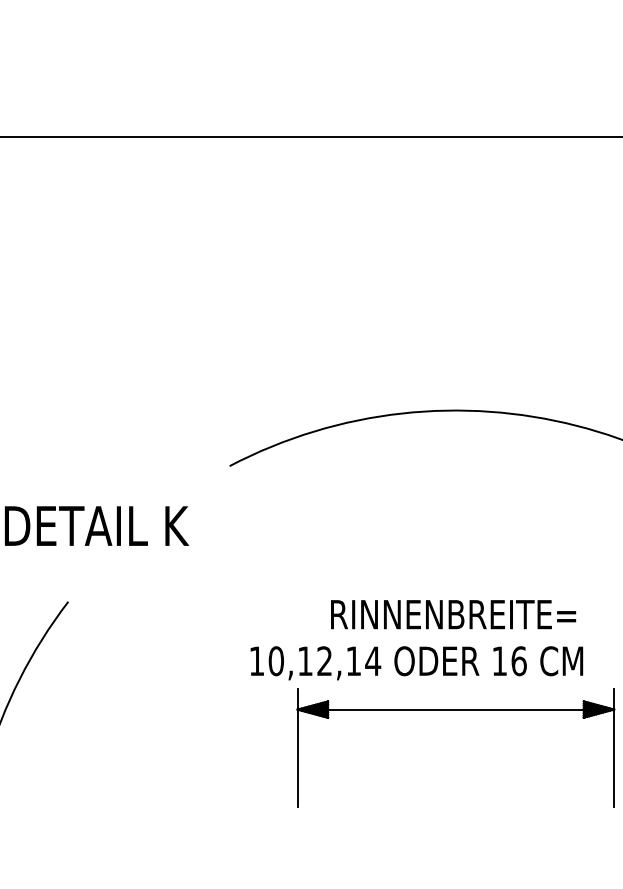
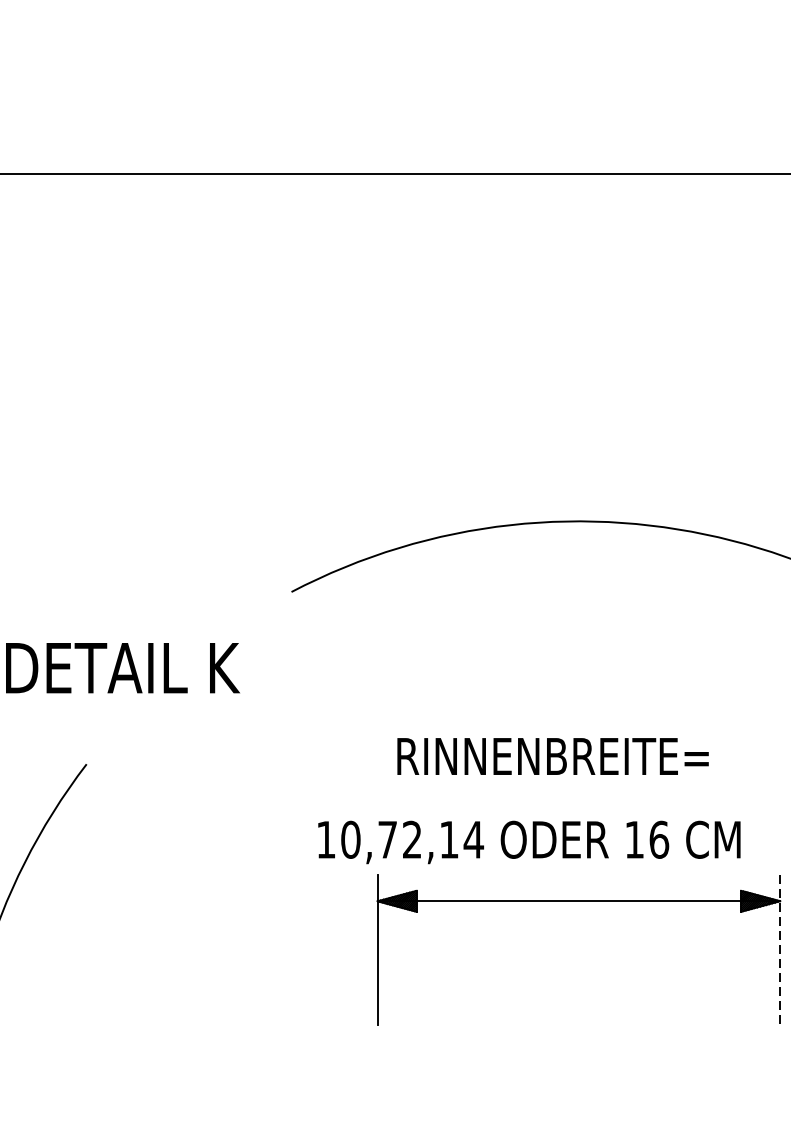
text: (453, 614) -> (553, 756), moved
text: (305, 660) -> (387, 838), 10,12,14 -> 10,72,14
line: (614, 748) -> (780, 950), solid -> dashed

